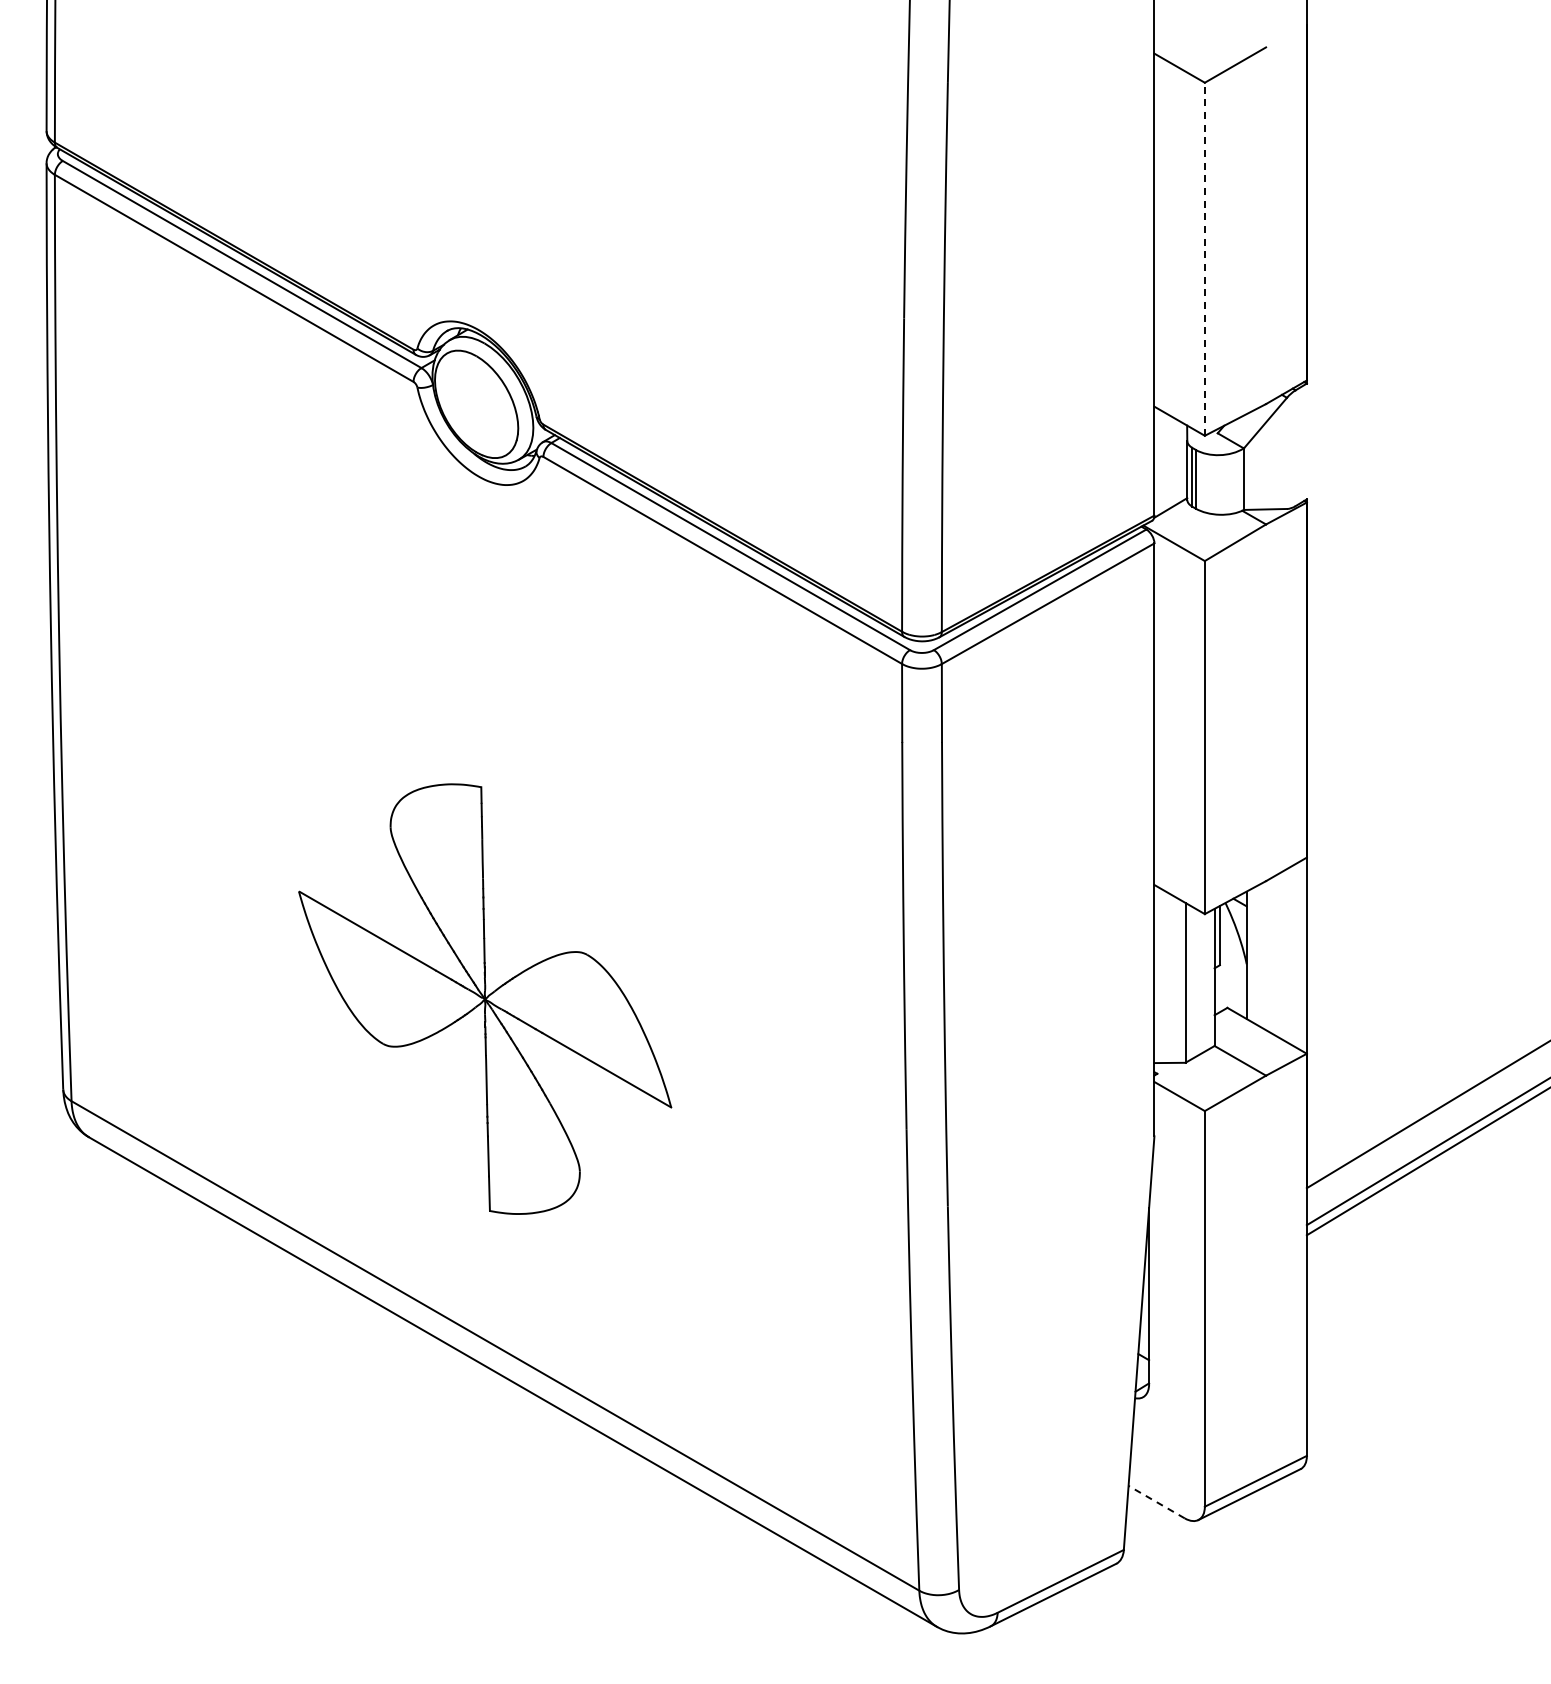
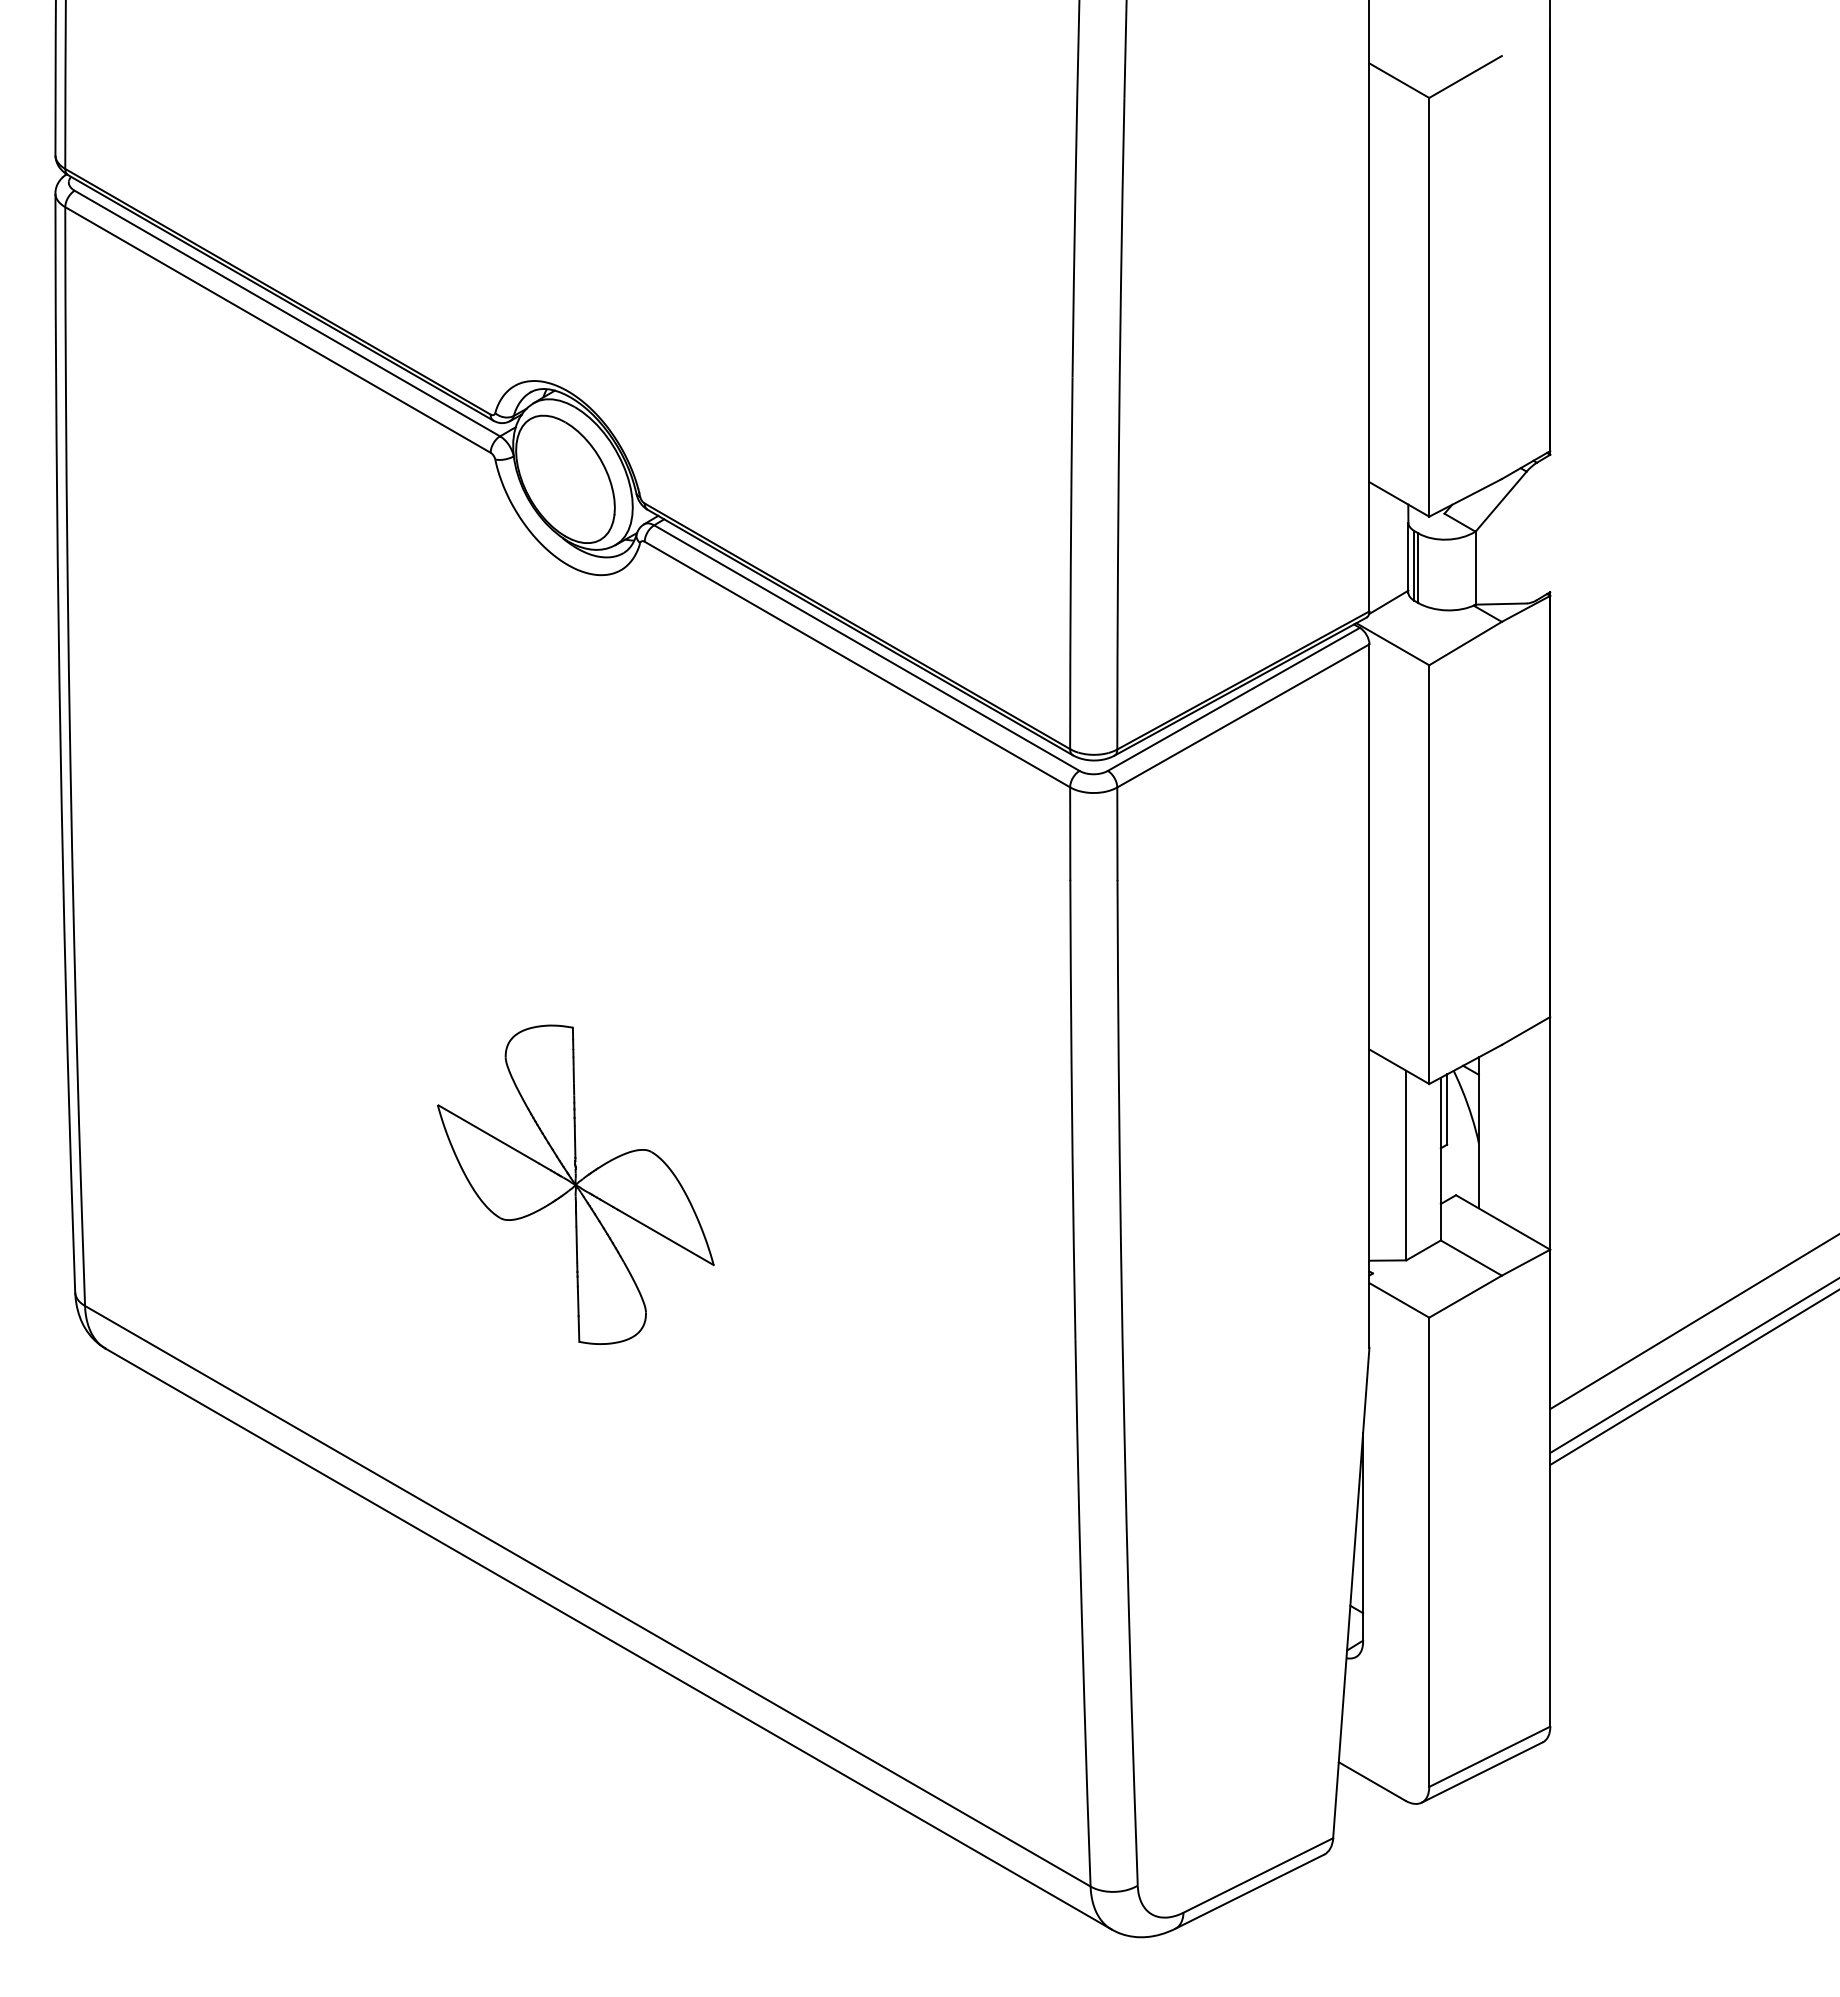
line: (1204, 259) -> (1428, 307), dashed -> solid
part: (485, 998) -> (576, 1184), size x0.62
line: (1156, 1501) -> (1371, 1780), dashed -> solid

